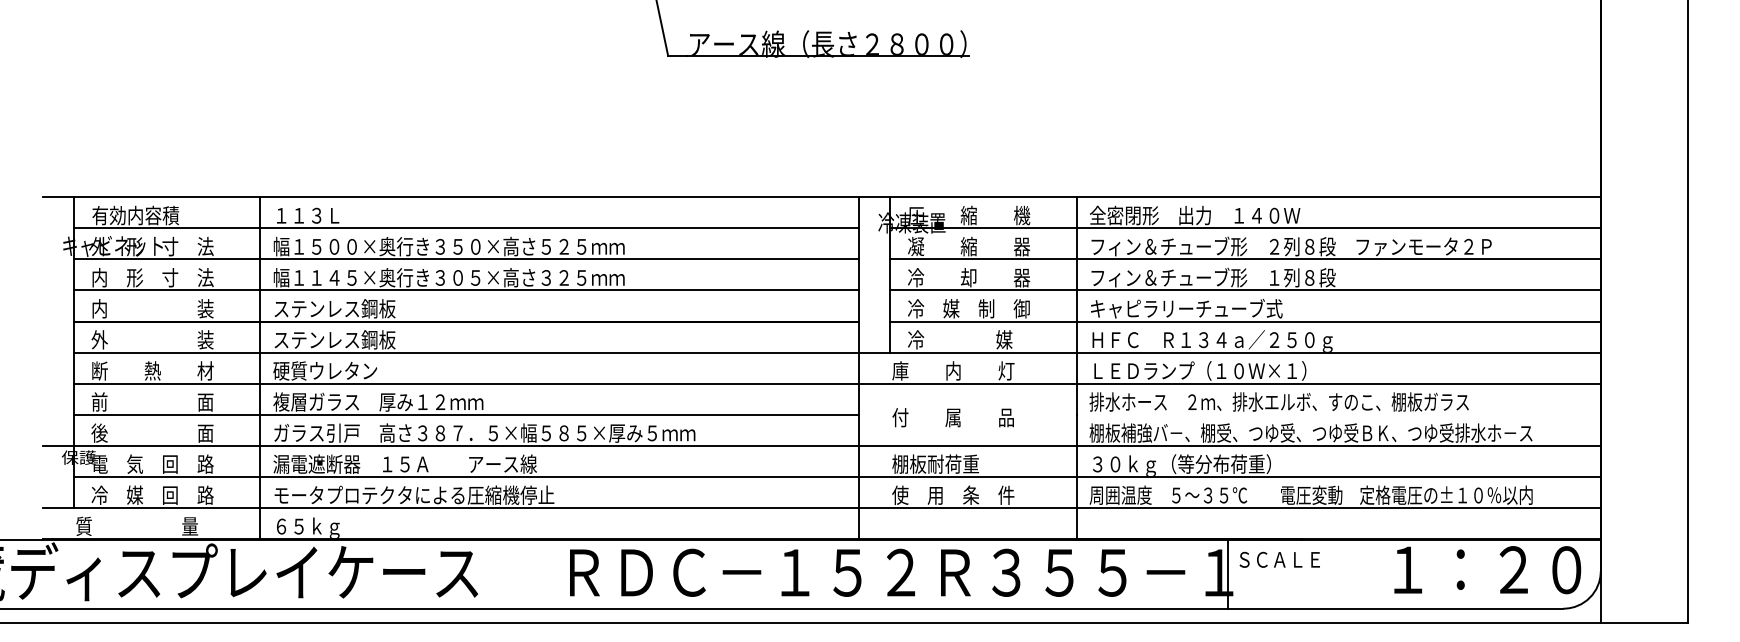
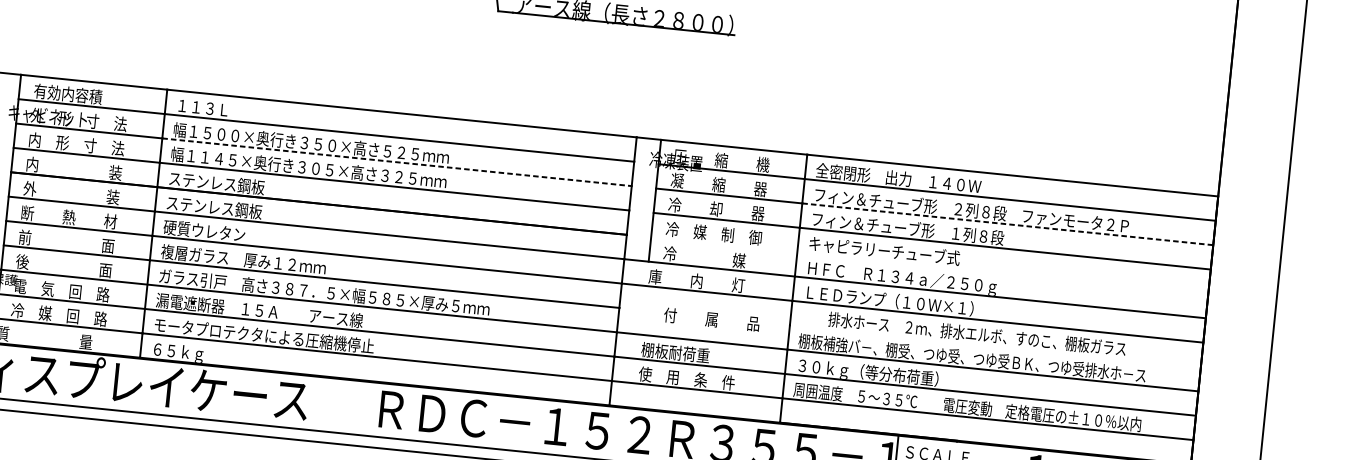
line: (560, 259) -> (397, 162), solid -> dashed
line: (1339, 259) -> (1008, 224), solid -> dashed
line: (1245, 321) -> (929, 265), removed
text: (1278, 401) -> (976, 333), moved
text: (952, 417) -> (711, 319), moved

